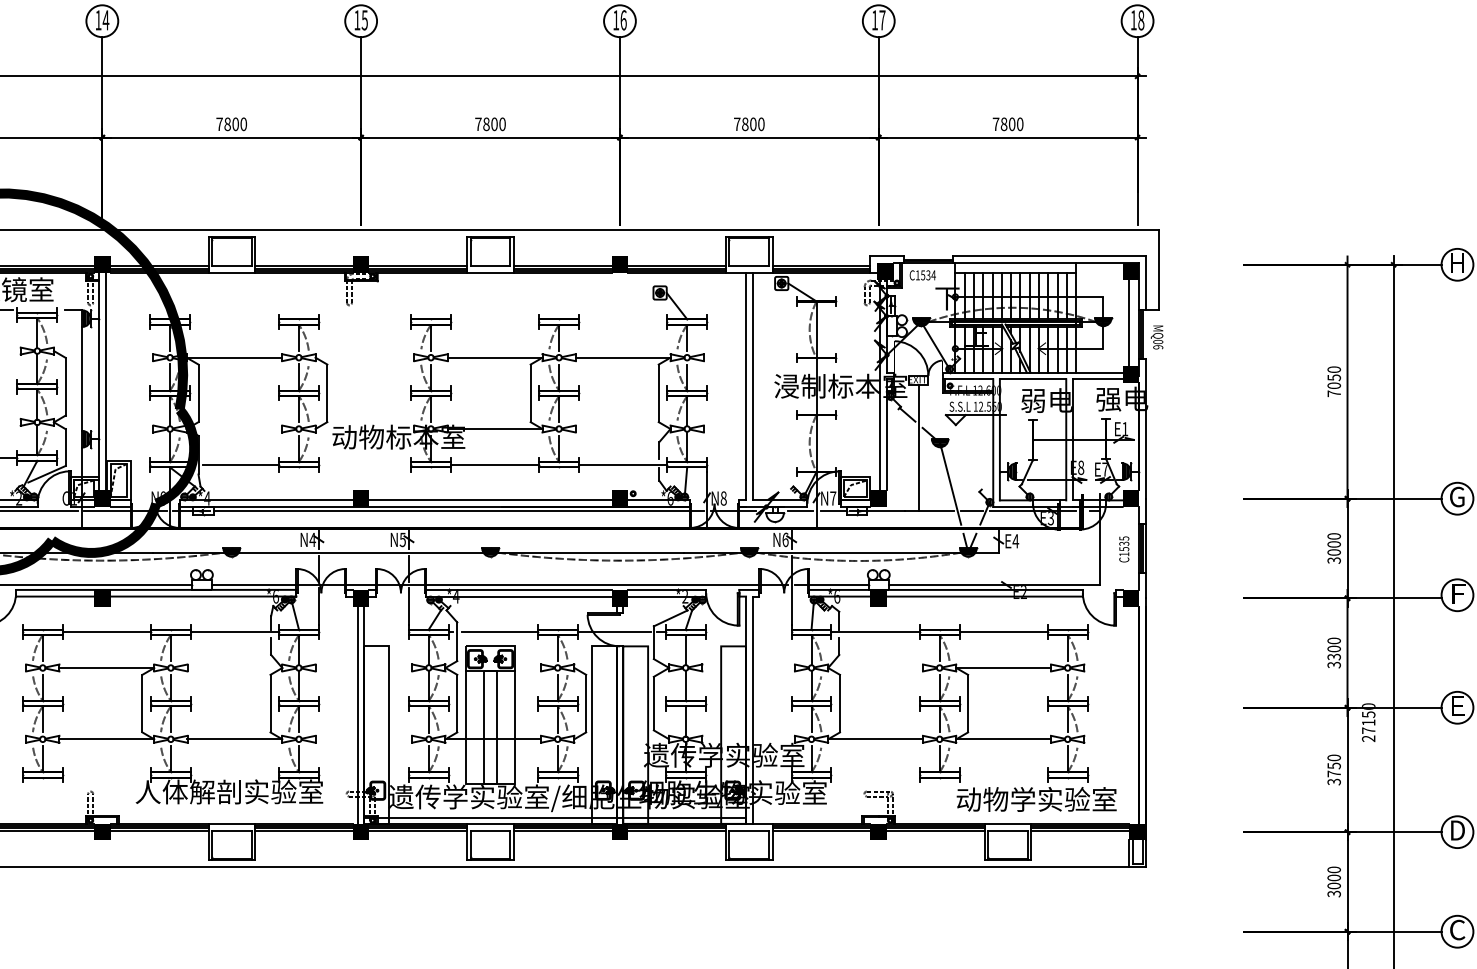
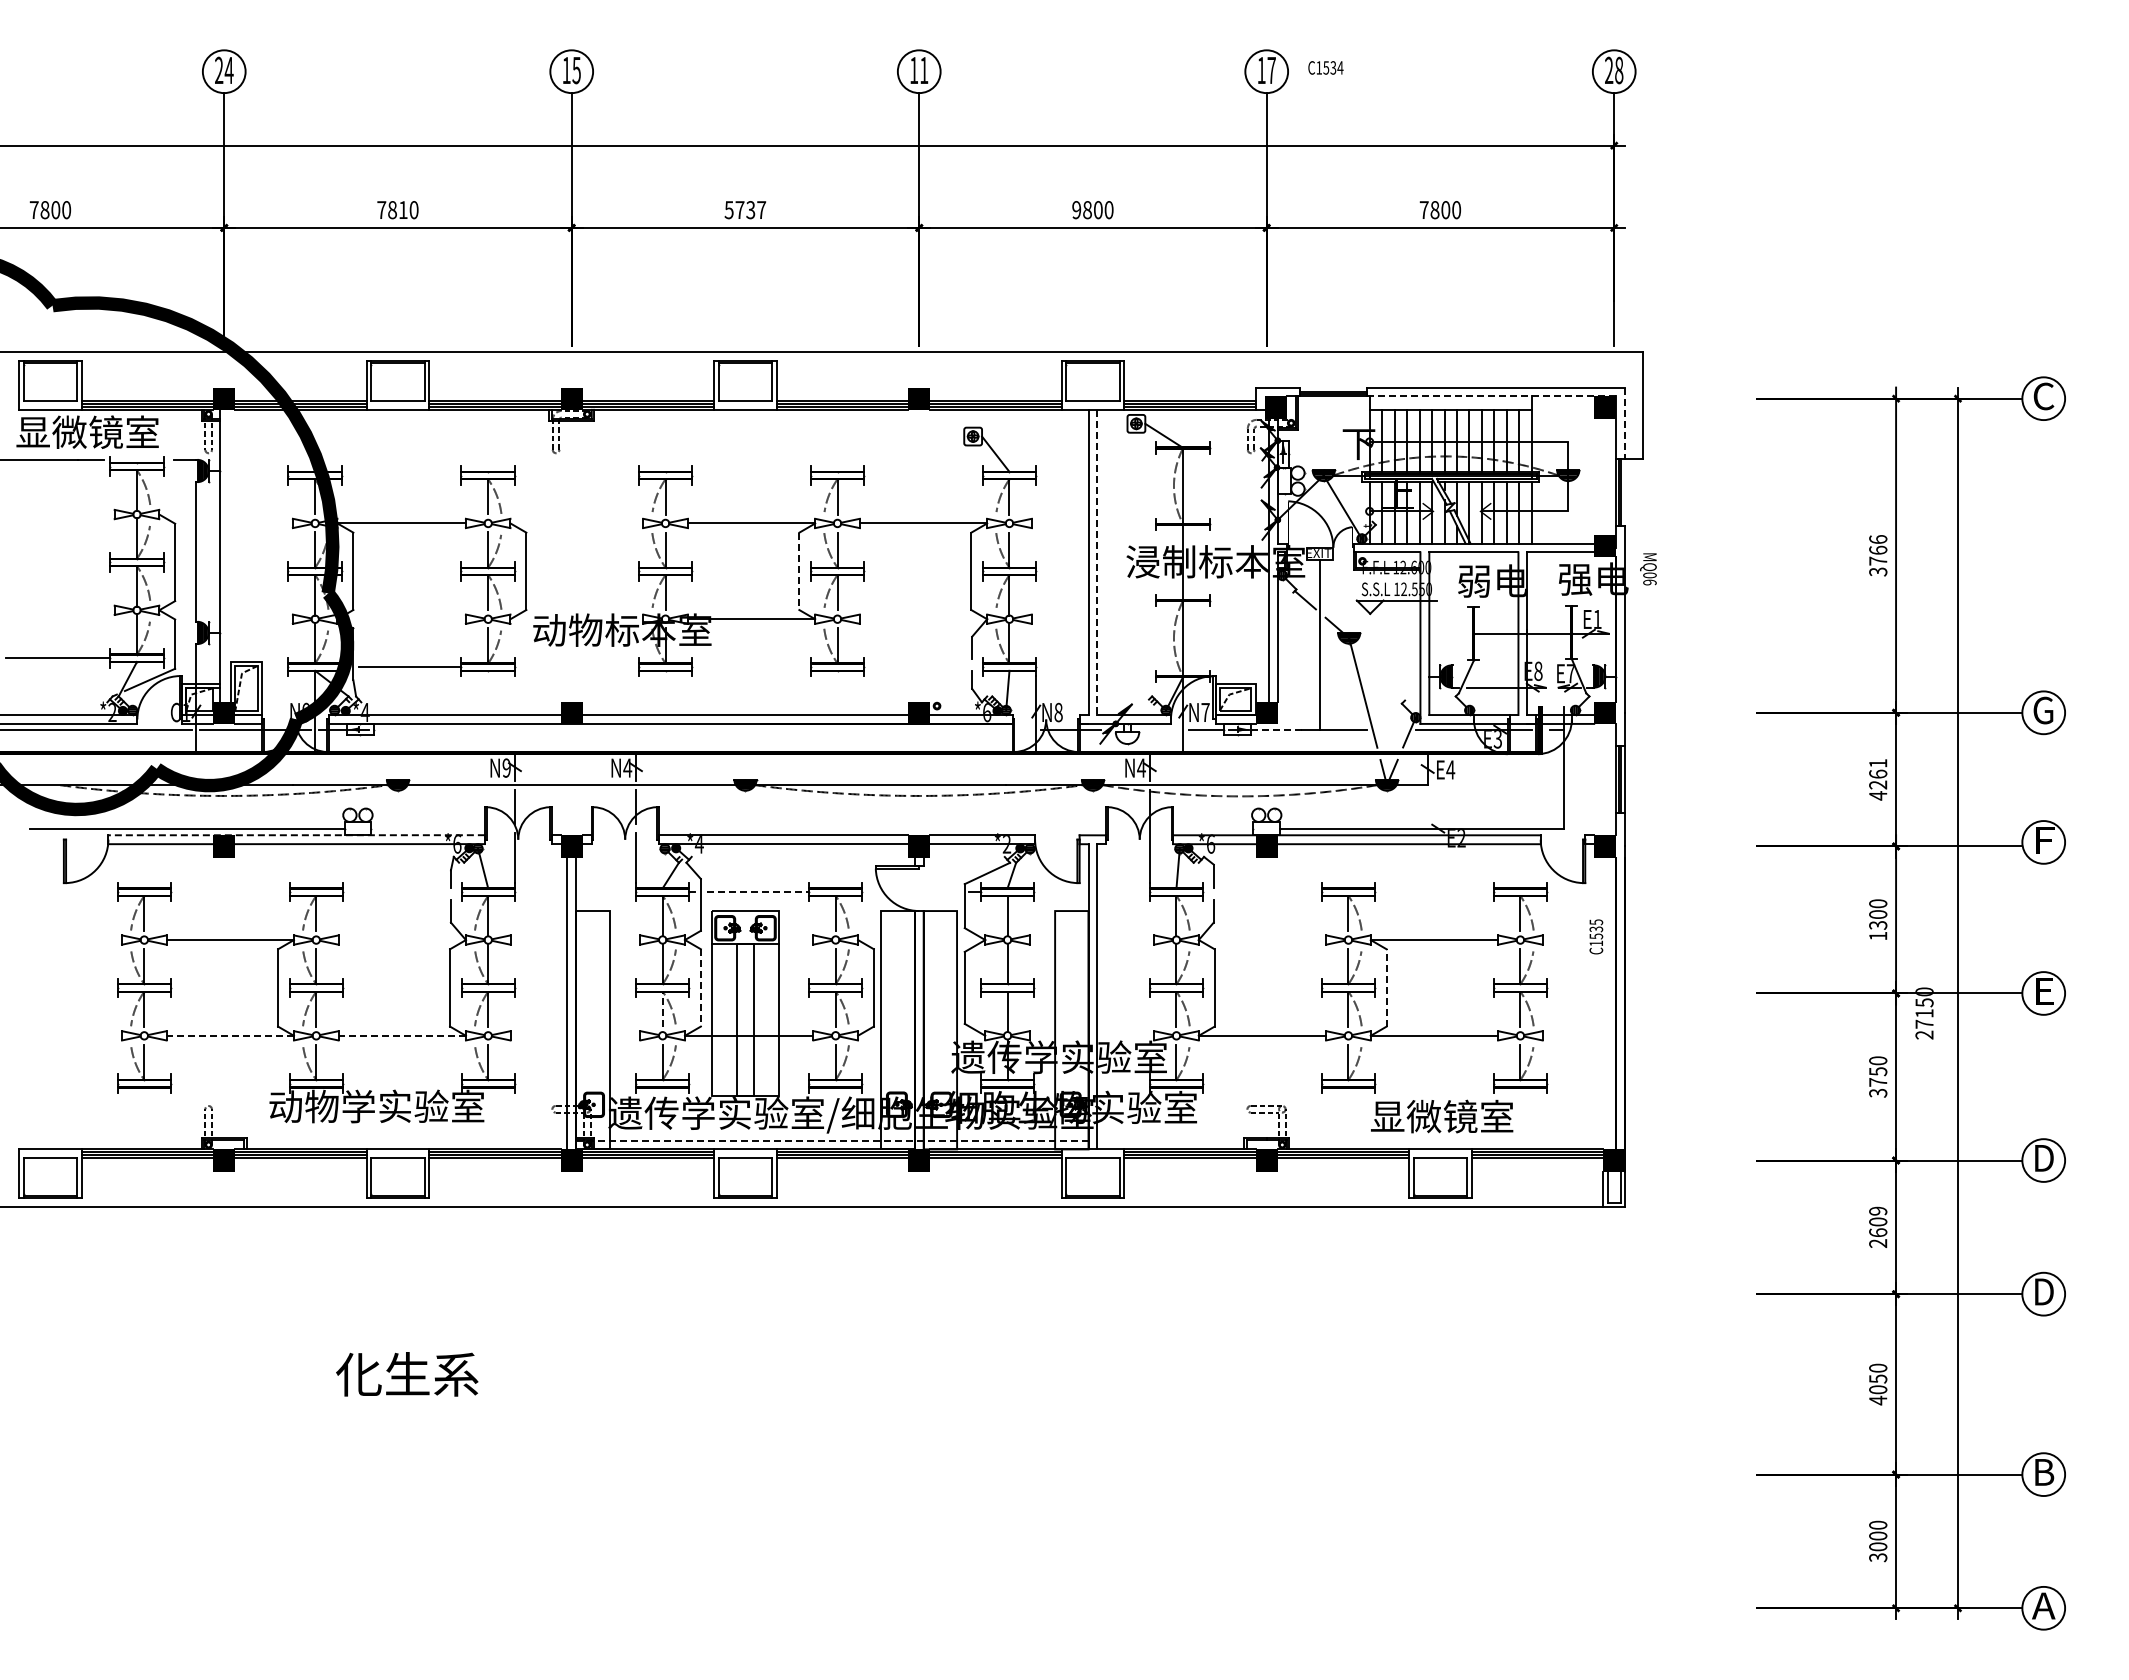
text: (98, 19) -> (219, 69), 14 -> 24
text: (1134, 19) -> (1609, 69), 18 -> 28
text: (623, 20) -> (924, 70), 16 -> 11
text: (235, 124) -> (403, 210), 7800 -> 7810
text: (490, 124) -> (745, 210), 7800 -> 5737
text: (737, 124) -> (1076, 210), 7800 -> 9800
line: (1046, 263) -> (1491, 396), solid -> dashed
text: (1457, 263) -> (2043, 396), H -> C
text: (922, 275) -> (1325, 67), moved
line: (1145, 283) -> (1625, 423), solid -> dashed
line: (1129, 322) -> (1603, 476), removed
text: (1157, 337) -> (1648, 569), moved
line: (105, 381) -> (228, 555), removed
text: (1334, 381) -> (1878, 555), 7050 -> 3766
line: (752, 386) -> (1097, 562), solid -> dashed
line: (530, 393) -> (799, 571), solid -> dashed
line: (495, 464) -> (751, 667), removed
line: (623, 464) -> (923, 667), removed
line: (458, 511) -> (702, 729), removed
line: (800, 511) -> (1161, 729), removed
line: (886, 511) -> (1276, 729), solid -> dashed
line: (971, 511) -> (1391, 729), removed
text: (312, 539) -> (506, 767), N4 -> N9
text: (402, 539) -> (627, 767), N5 -> N4
text: (785, 539) -> (1141, 767), N6 -> N4
text: (1334, 548) -> (1878, 779), 3000 -> 4261
text: (1124, 549) -> (1596, 936), moved
line: (500, 584) -> (758, 828), removed
line: (831, 584) -> (1203, 828), removed
line: (156, 590) -> (296, 835), solid -> dashed
line: (106, 632) -> (230, 892), removed
line: (235, 632) -> (402, 892), removed
line: (500, 632) -> (758, 892), solid -> dashed
line: (614, 632) -> (911, 892), removed
line: (875, 632) -> (1262, 892), removed
line: (1003, 632) -> (1434, 892), removed
text: (1334, 664) -> (1878, 935), 3300 -> 1300
line: (457, 703) -> (700, 987), solid -> dashed
line: (967, 703) -> (1386, 987), solid -> dashed
line: (428, 719) -> (662, 1009), solid -> dashed
line: (106, 739) -> (230, 1035), solid -> dashed
line: (235, 739) -> (402, 1035), solid -> dashed
text: (229, 791) -> (394, 1106), 人体解剖实验室 -> 动物学实验室
text: (1036, 799) -> (1478, 1116), 动物学实验室 -> 显微镜室
line: (554, 818) -> (831, 1141), solid -> dashed
text: (1334, 882) -> (1878, 1227), 3000 -> 2609
text: (1457, 929) -> (2043, 1291), C -> D

